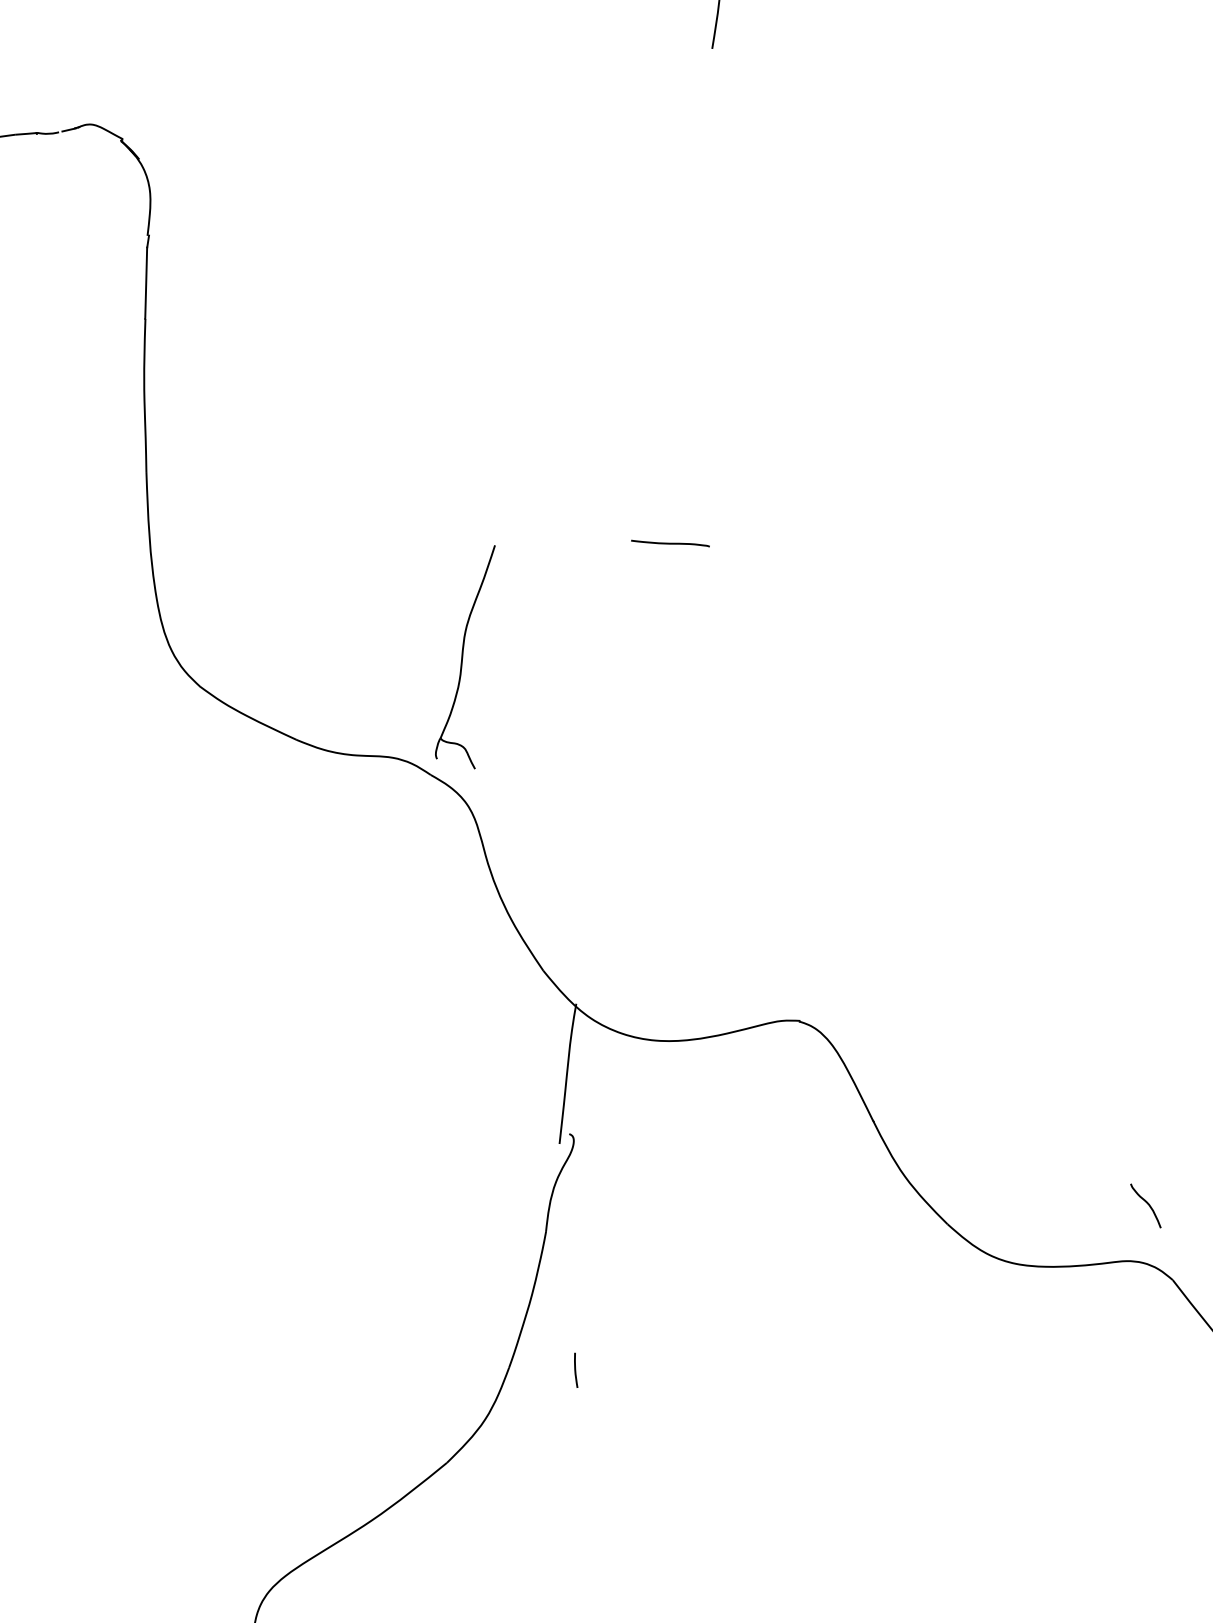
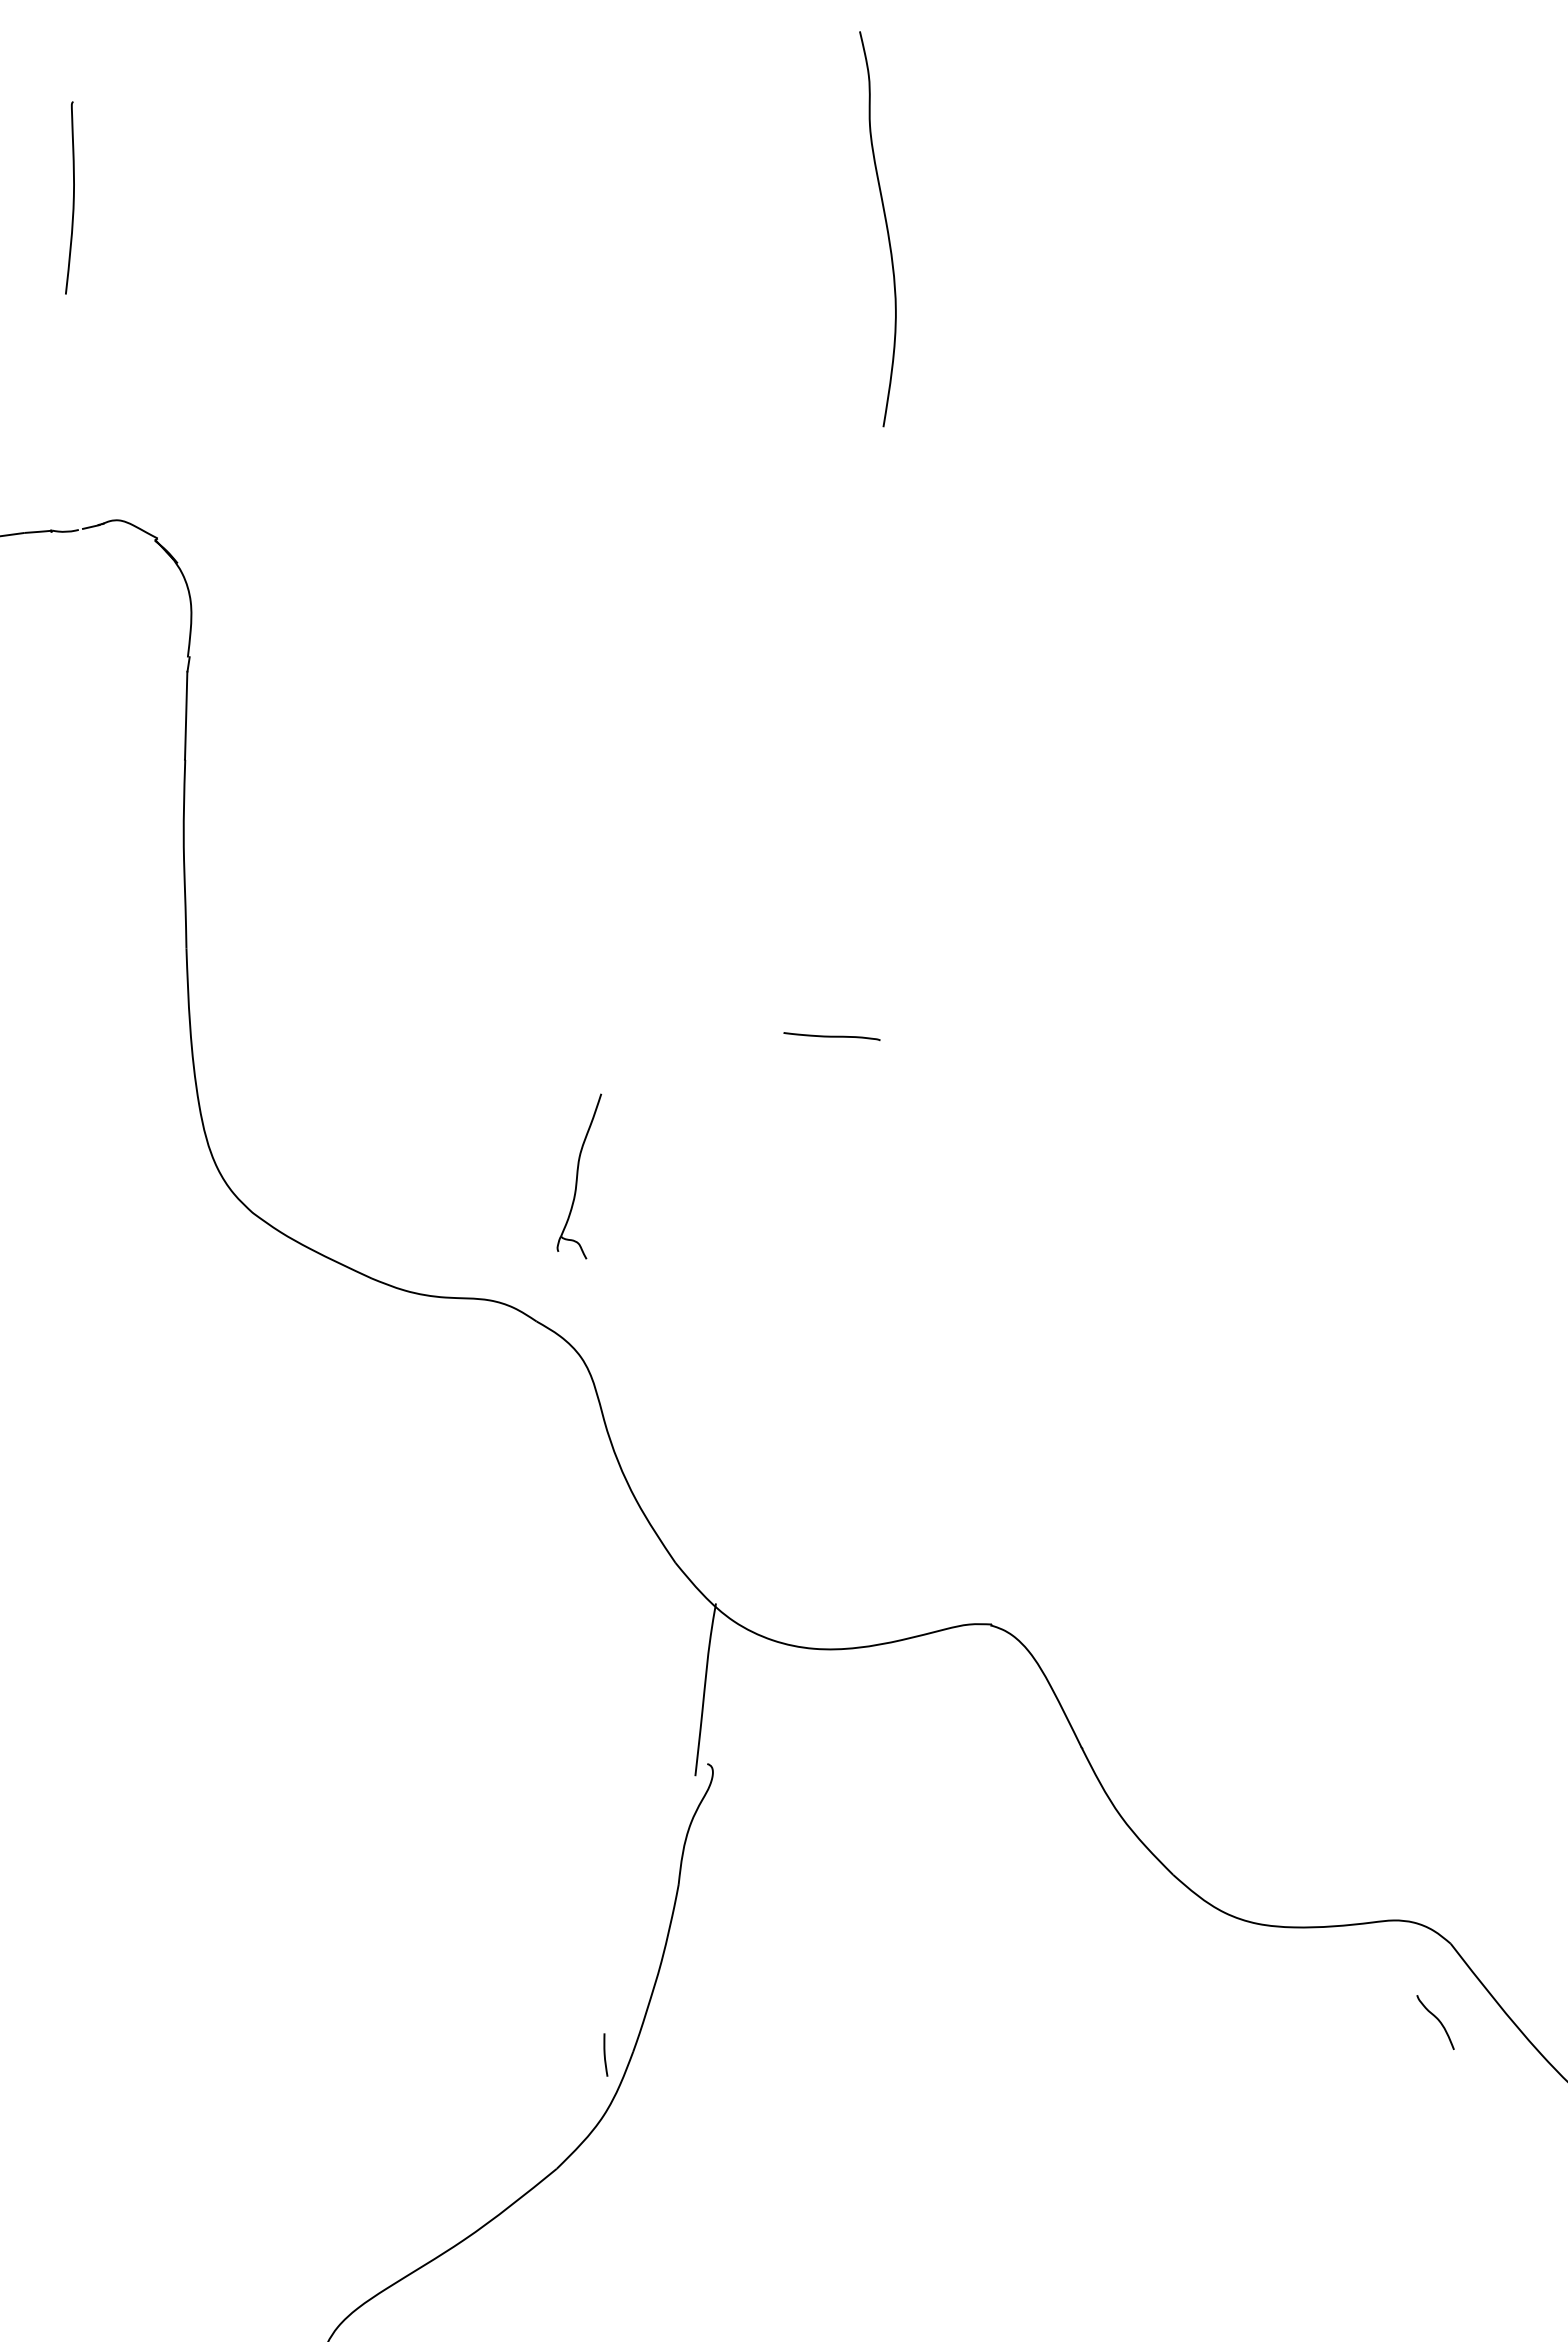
part: (465, 657) -> (579, 1176), size x0.6
curve: (1147, 1204) -> (1437, 2020), moved
curve: (575, 1369) -> (605, 2054), moved

